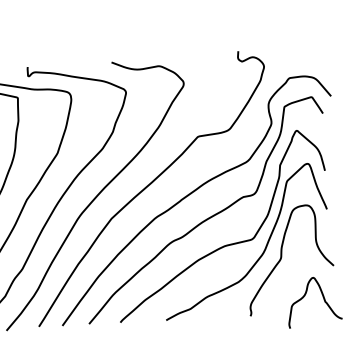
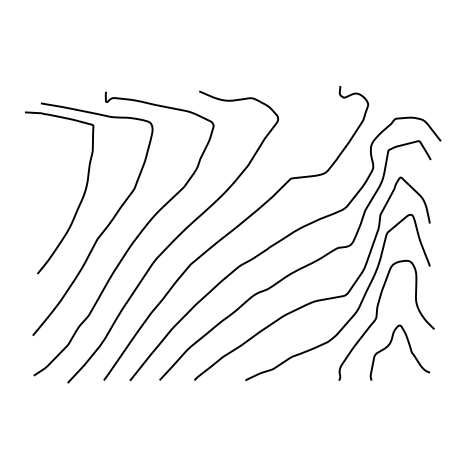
curve: (322, 298) -> (409, 348), moved

